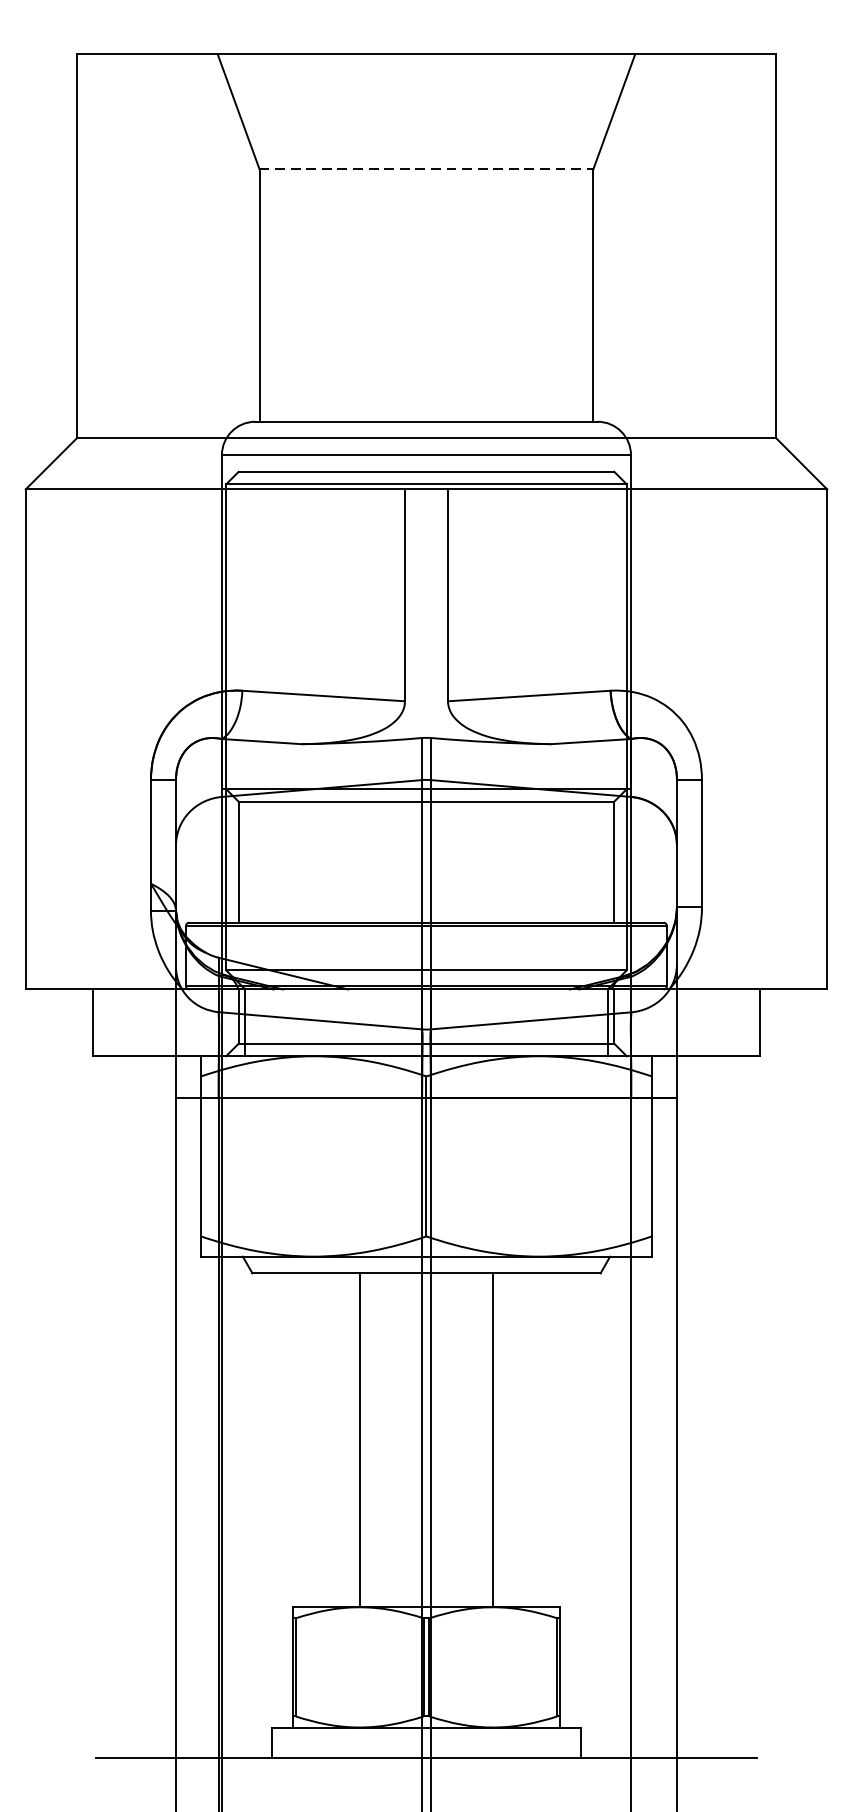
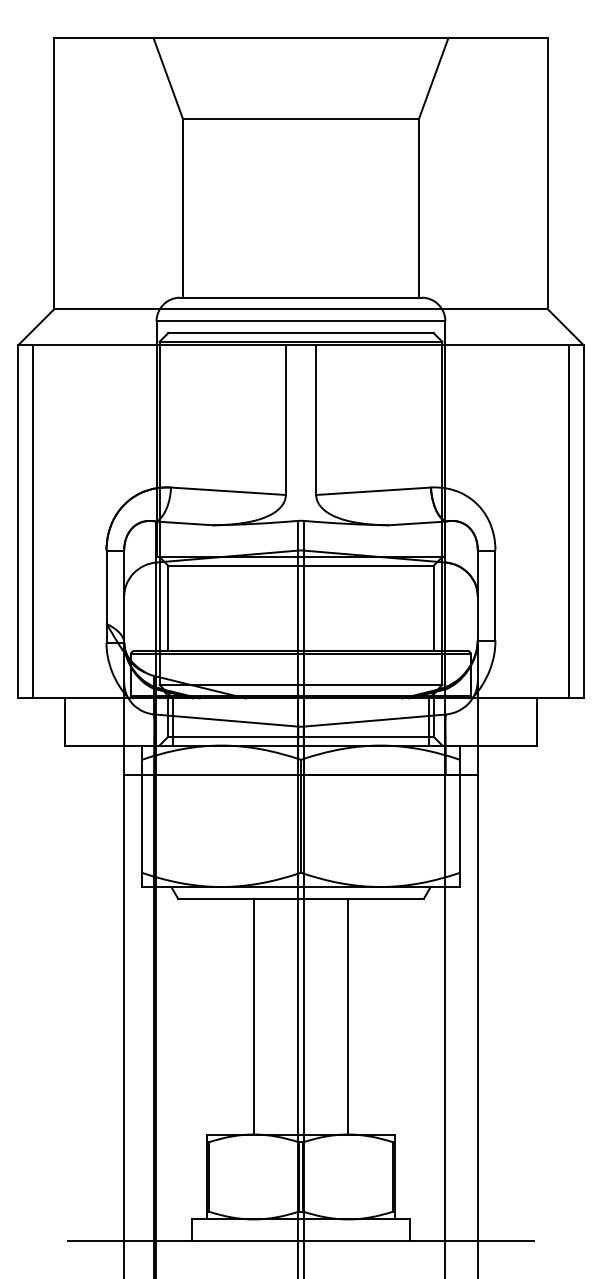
line: (425, 169) -> (300, 119), dashed -> solid
line: (47, 738) -> (33, 521), added
line: (805, 738) -> (568, 521), added

